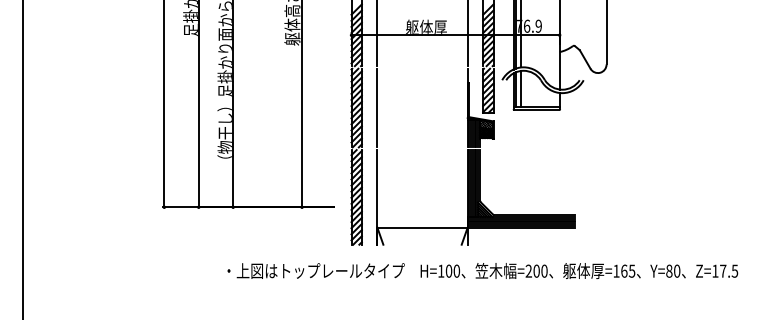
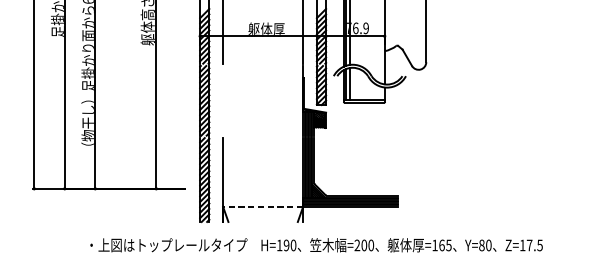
line: (377, 107) -> (223, 100), removed
line: (422, 227) -> (263, 206), solid -> dashed
text: (448, 271) -> (286, 245), H=100 -> H=190

